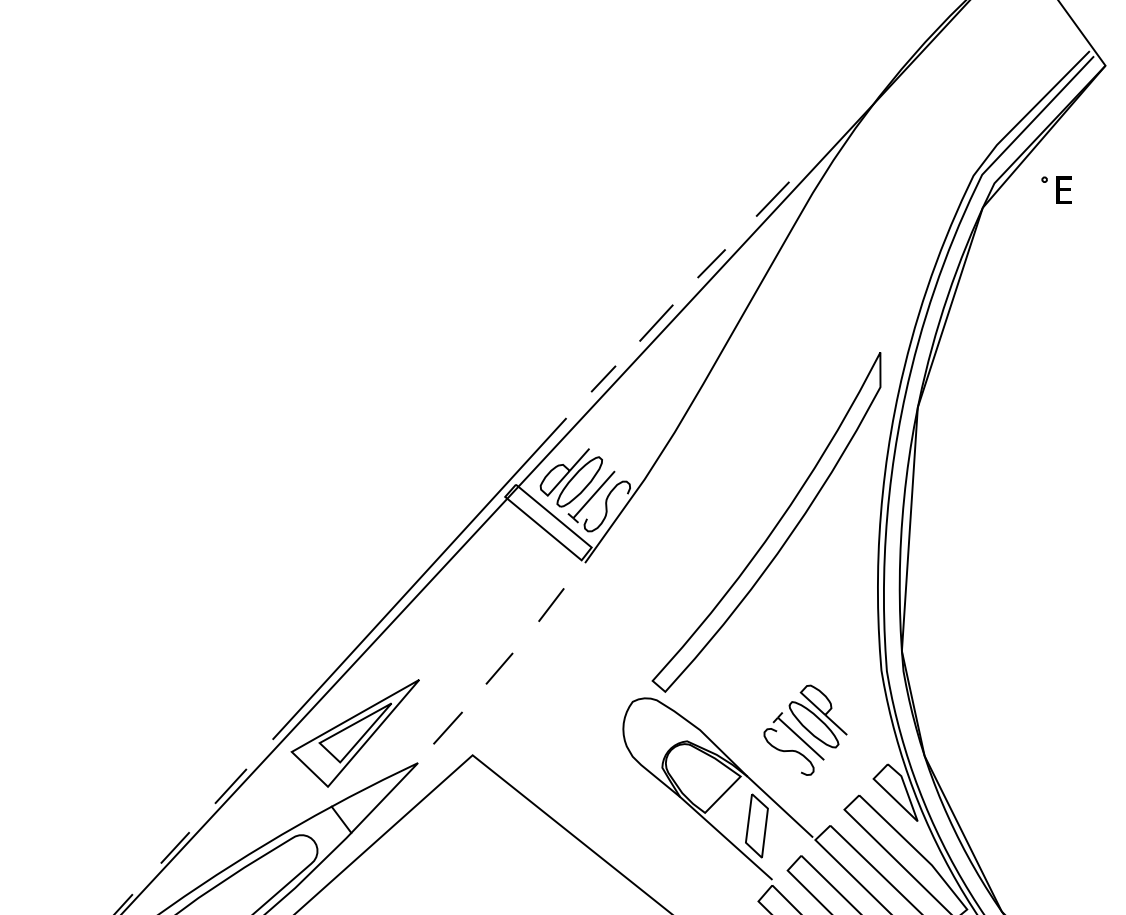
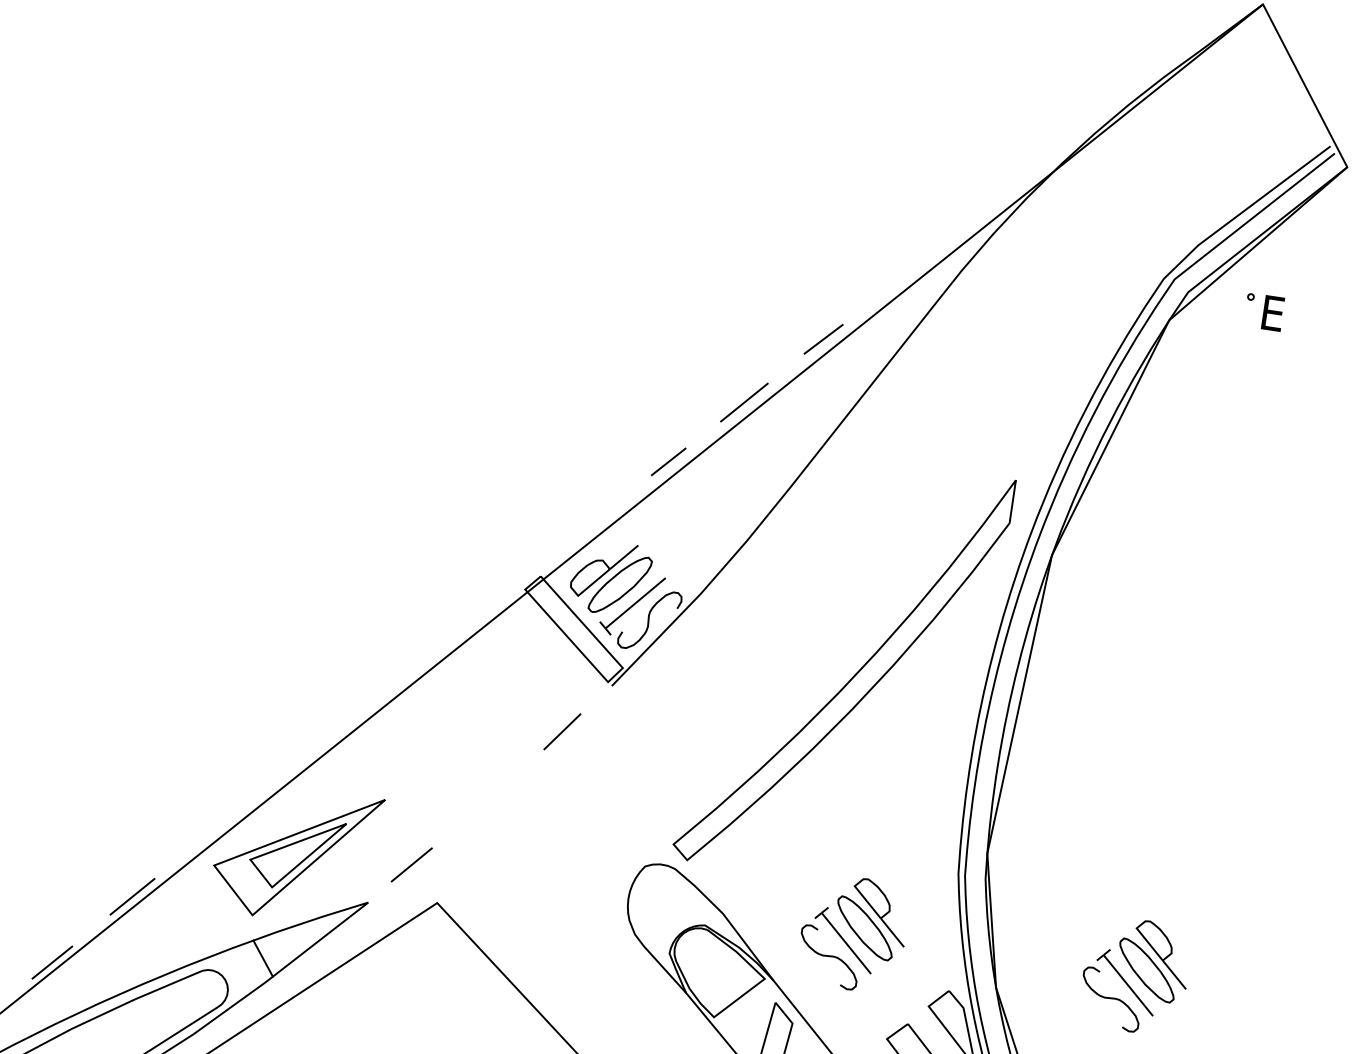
line: (772, 198) -> (910, 269), removed
line: (419, 578) -> (404, 674), removed
line: (499, 668) -> (486, 800), removed
part: (1033, 729) -> (1135, 974), added

